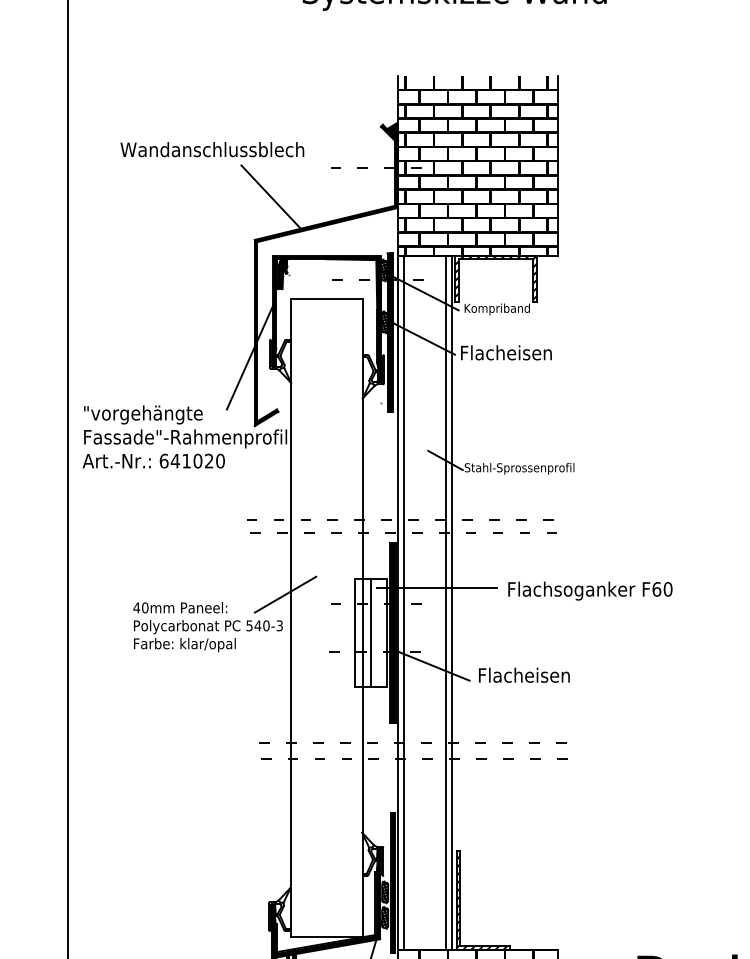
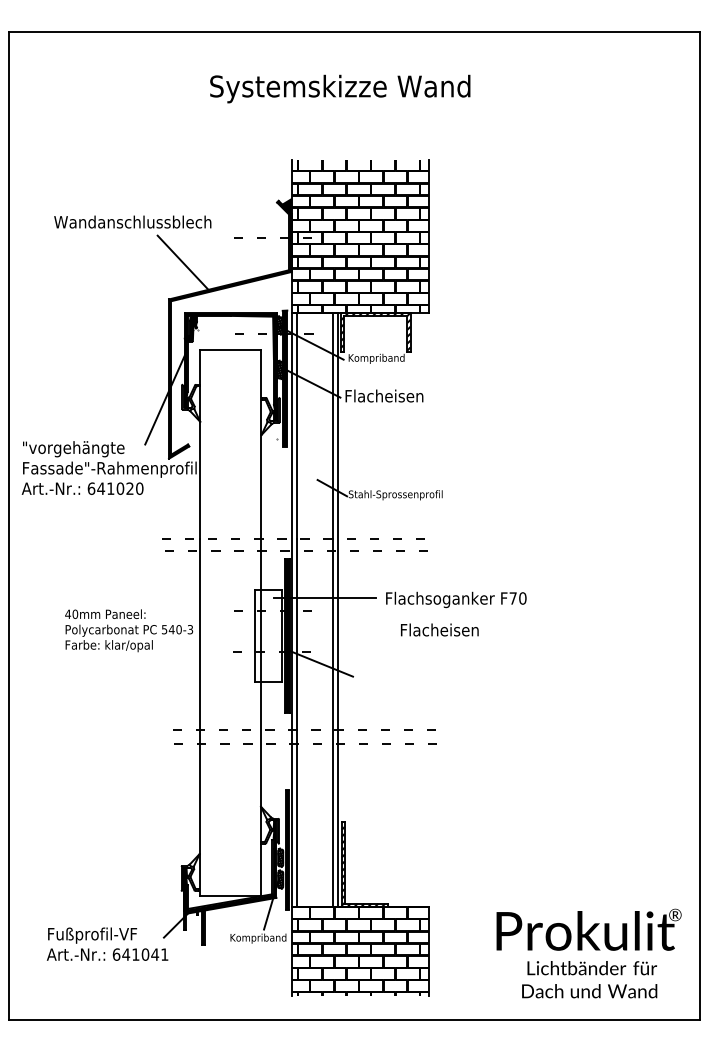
text: (657, 589) -> (513, 598), F60 -> F70
line: (285, 594) -> (195, 602), removed
line: (370, 632) -> (268, 635), removed
text: (523, 674) -> (439, 629), moved

